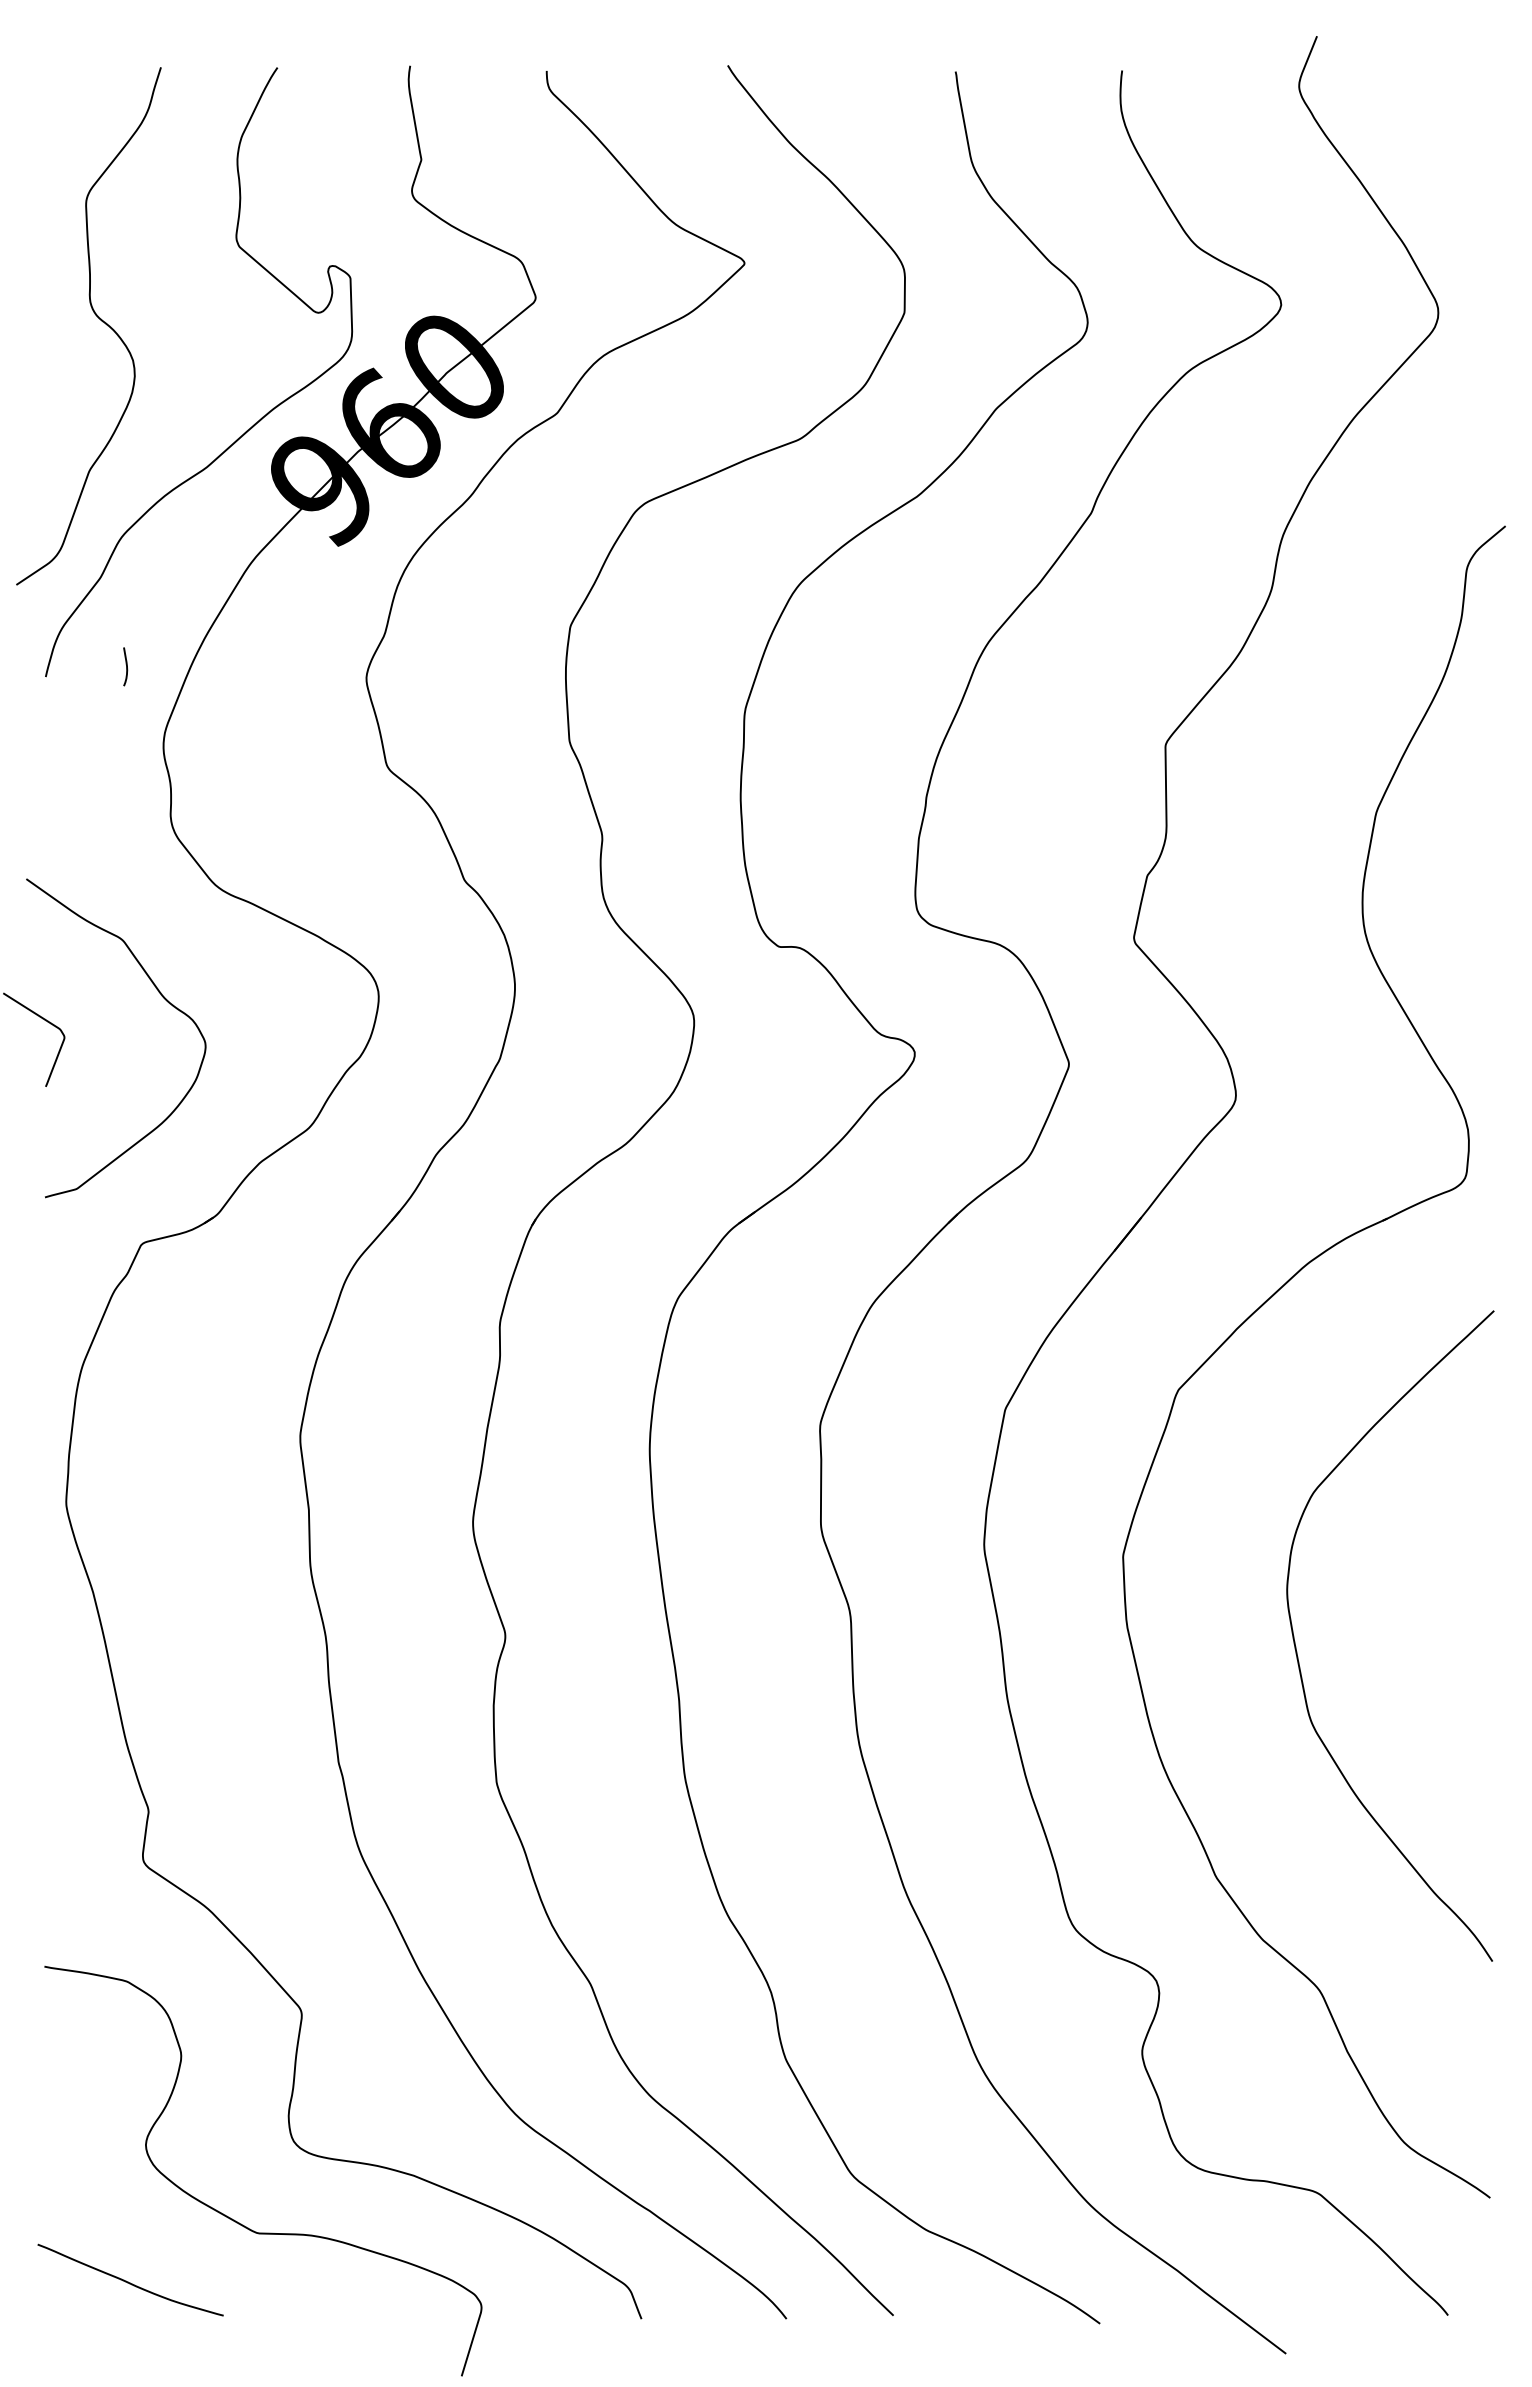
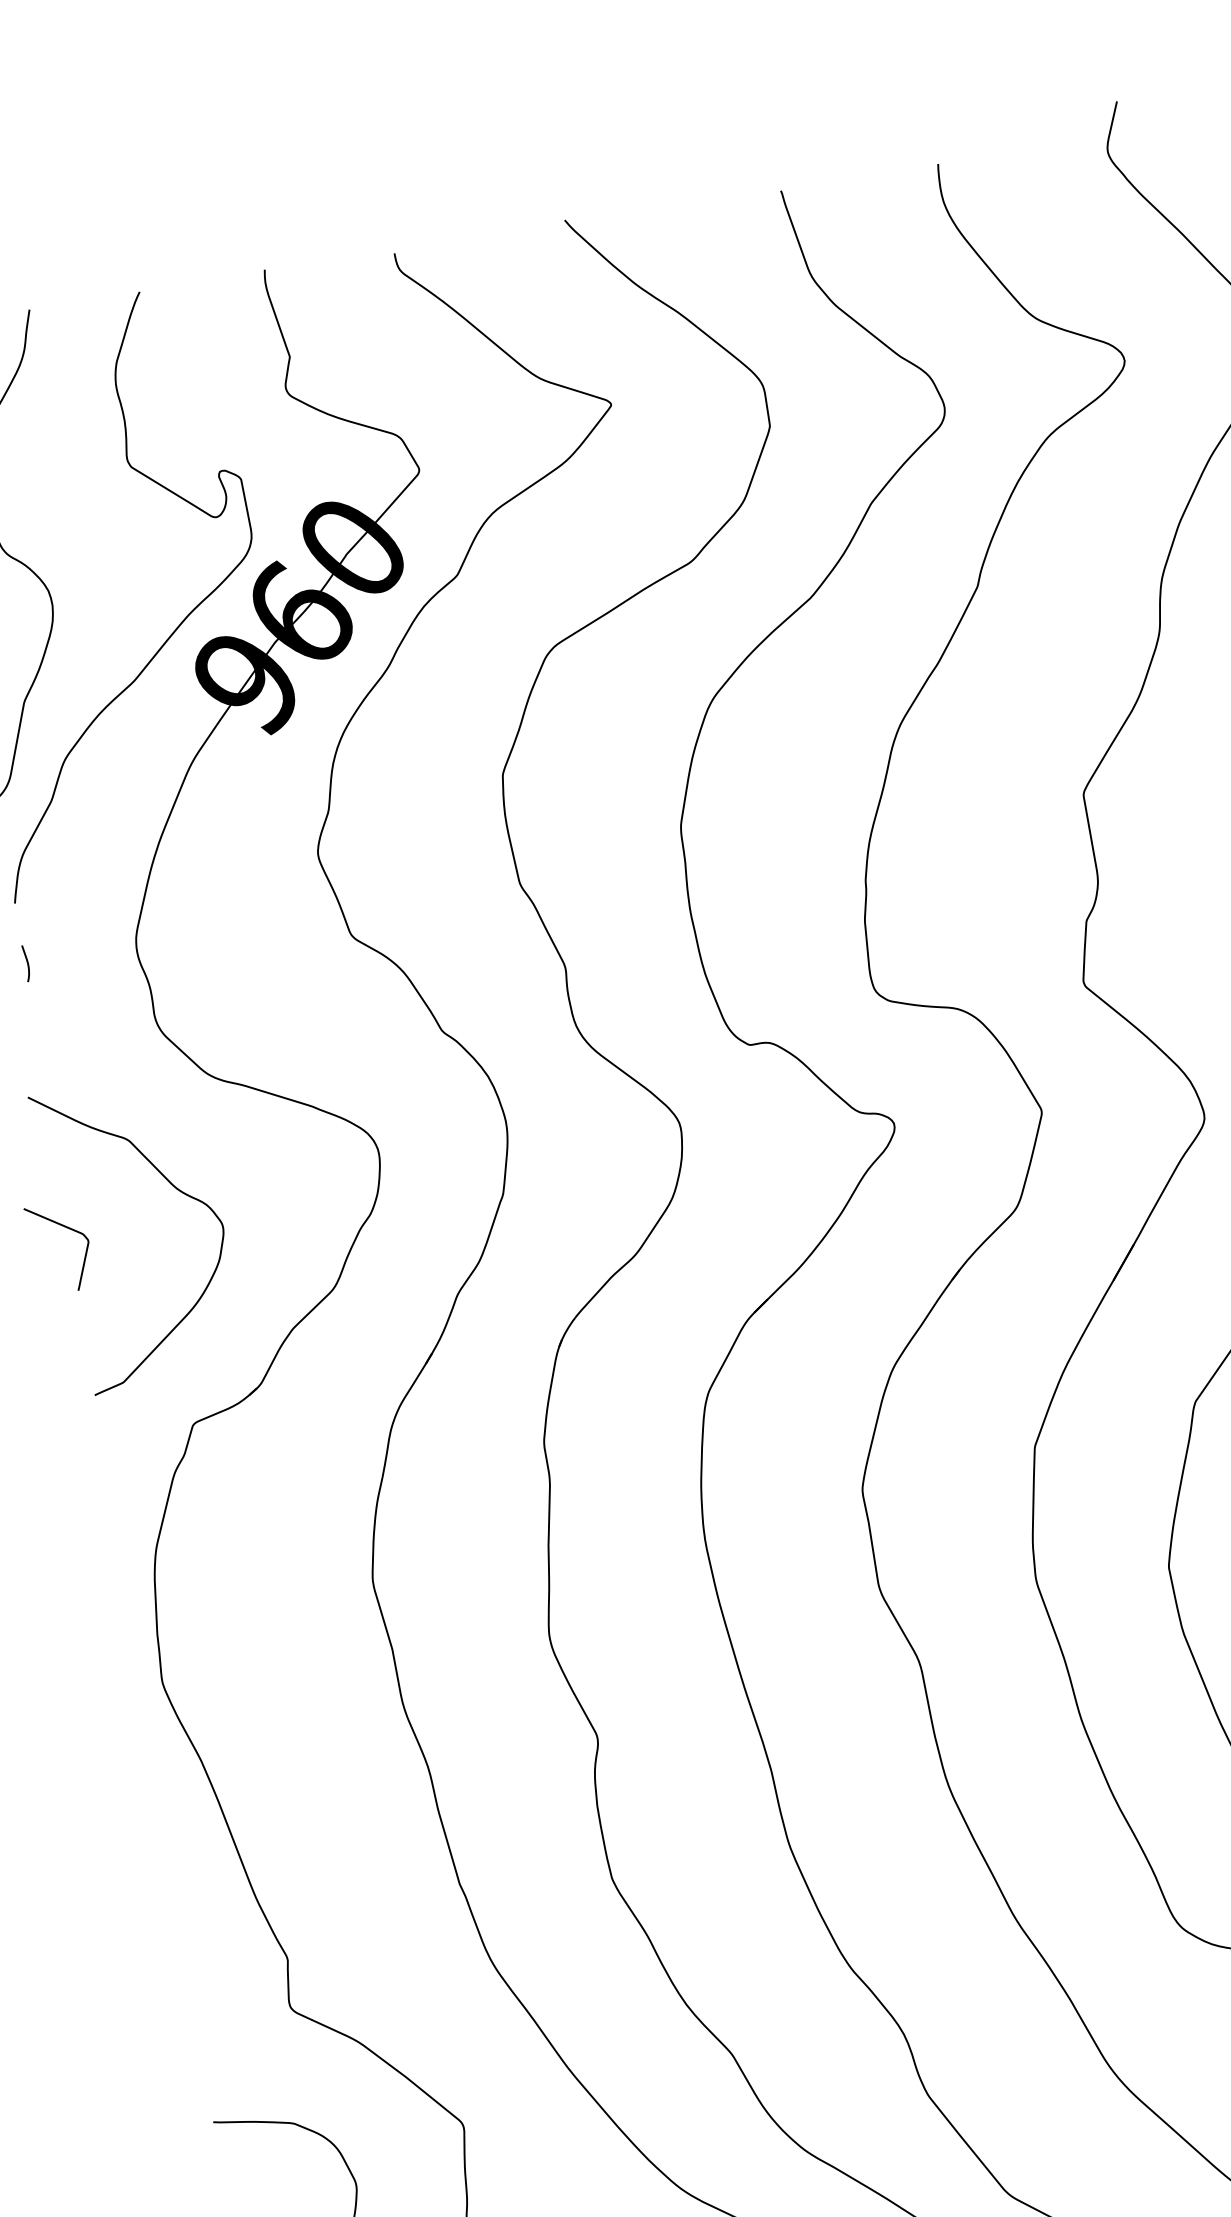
curve: (126, 666) -> (27, 963), moved

